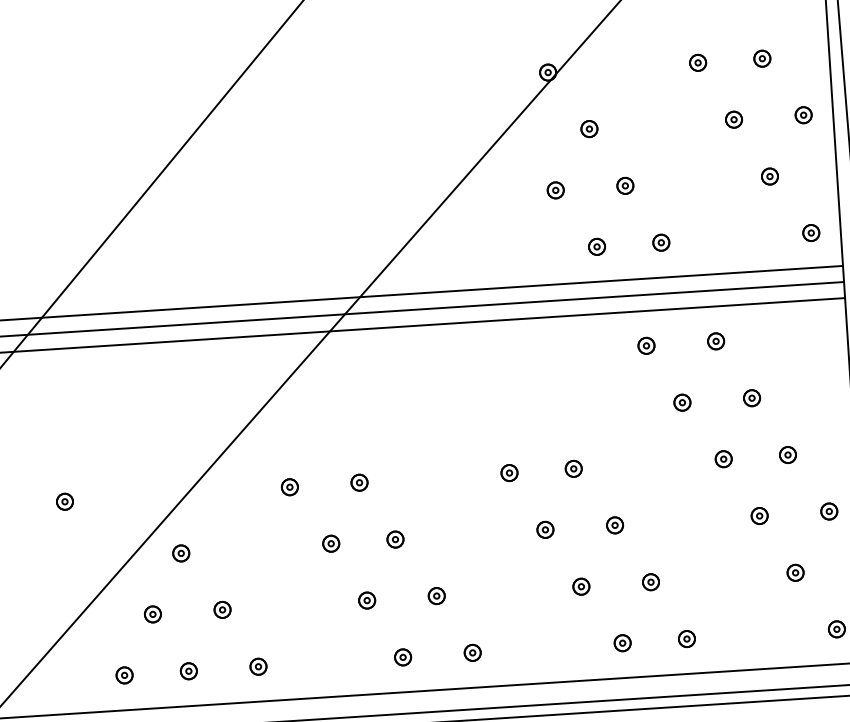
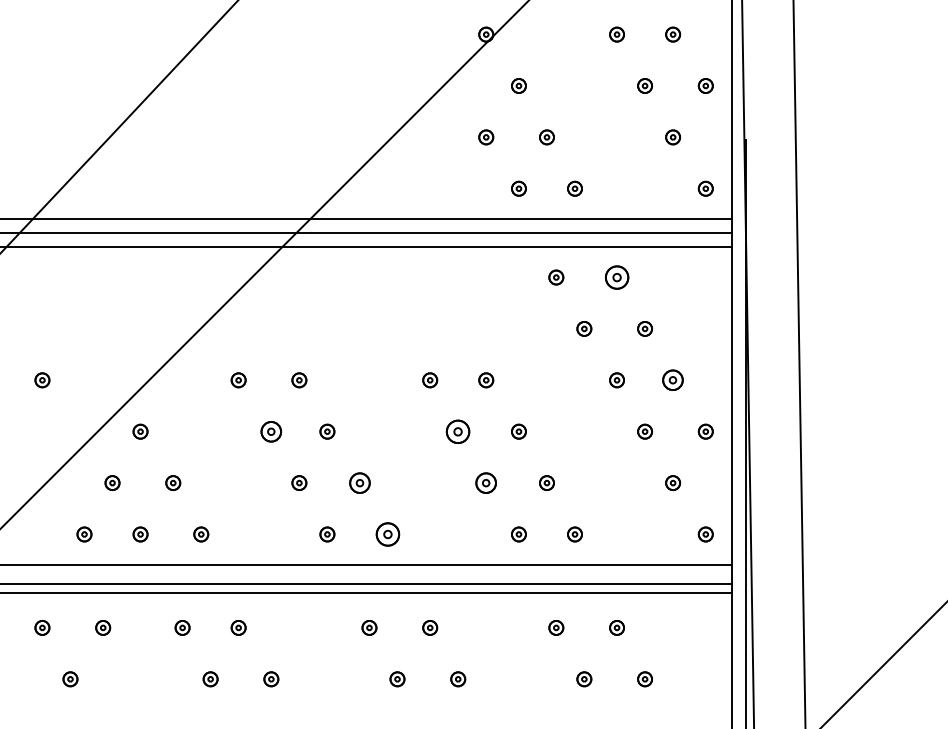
part: (715, 341) -> (616, 277), size x1.6
part: (788, 455) -> (673, 380), size x1.4
part: (545, 529) -> (458, 431), size x1.6
part: (331, 543) -> (271, 431), size x1.4
part: (581, 586) -> (486, 482), size x1.4
part: (437, 595) -> (360, 482), size x1.4
part: (473, 652) -> (388, 534), size x1.6

